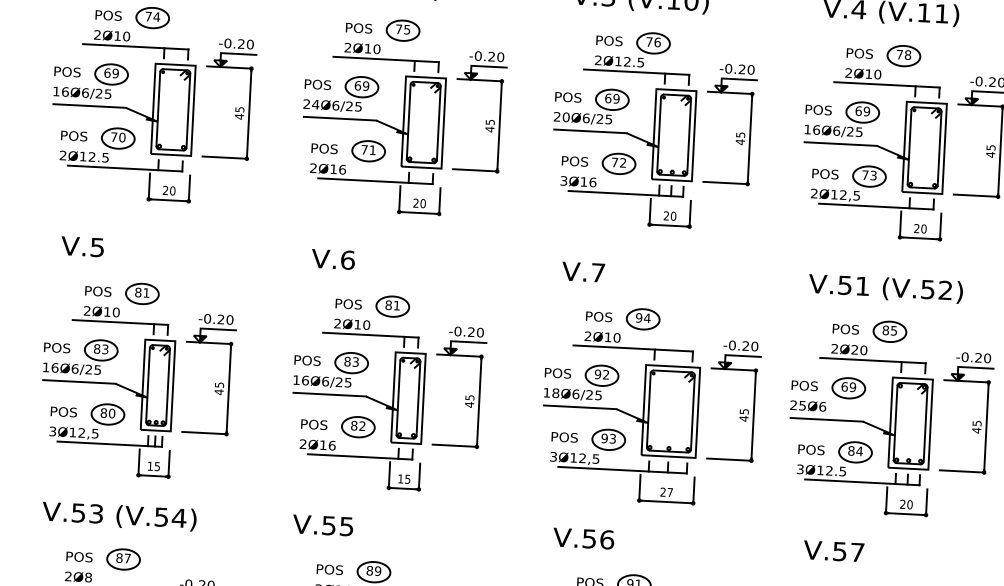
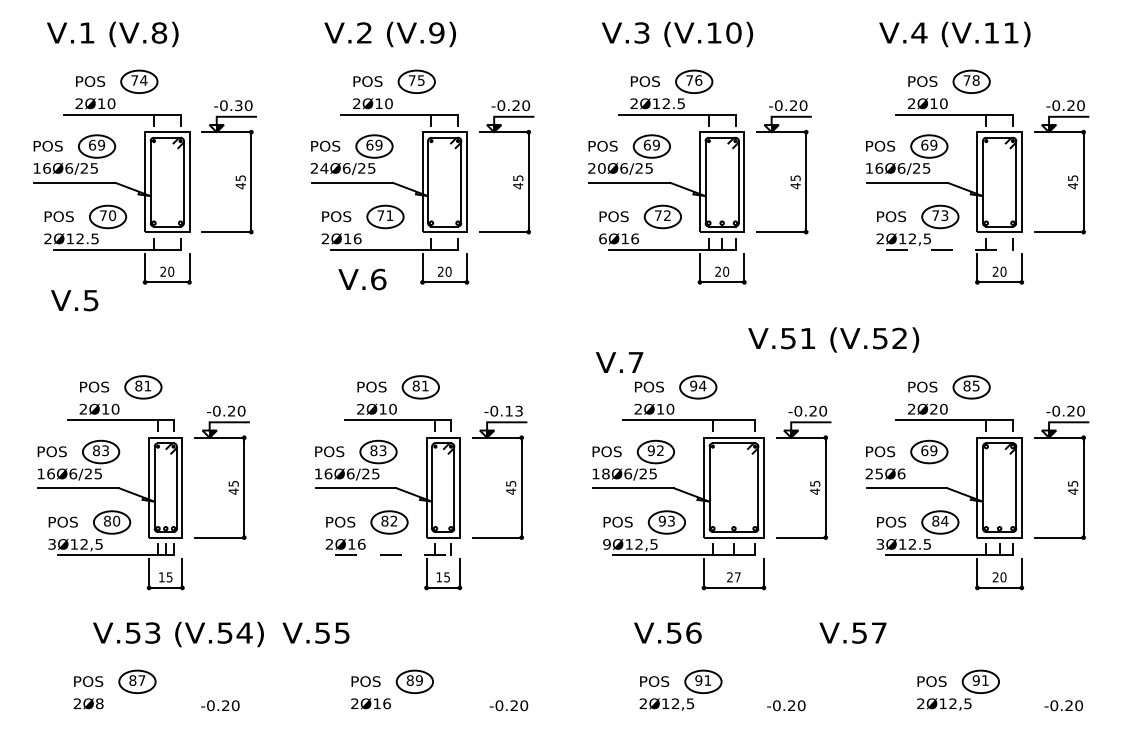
text: (241, 43) -> (238, 105), -0.20 -> -0.30
text: (563, 180) -> (602, 238), 3Ø16 -> 6Ø16
line: (877, 206) -> (950, 249), solid -> dashed
text: (82, 246) -> (74, 300), moved
text: (333, 259) -> (362, 279), moved
text: (583, 272) -> (619, 362), moved
text: (885, 288) -> (833, 339), moved
text: (475, 331) -> (513, 410), -0.20 -> -0.13
text: (553, 456) -> (606, 544), 3Ø12,5 -> 9Ø12,5
line: (360, 457) -> (393, 555), solid -> dashed
text: (119, 516) -> (178, 634), moved
text: (322, 524) -> (315, 632), moved
text: (583, 538) -> (667, 632), moved
text: (833, 550) -> (852, 632), moved

